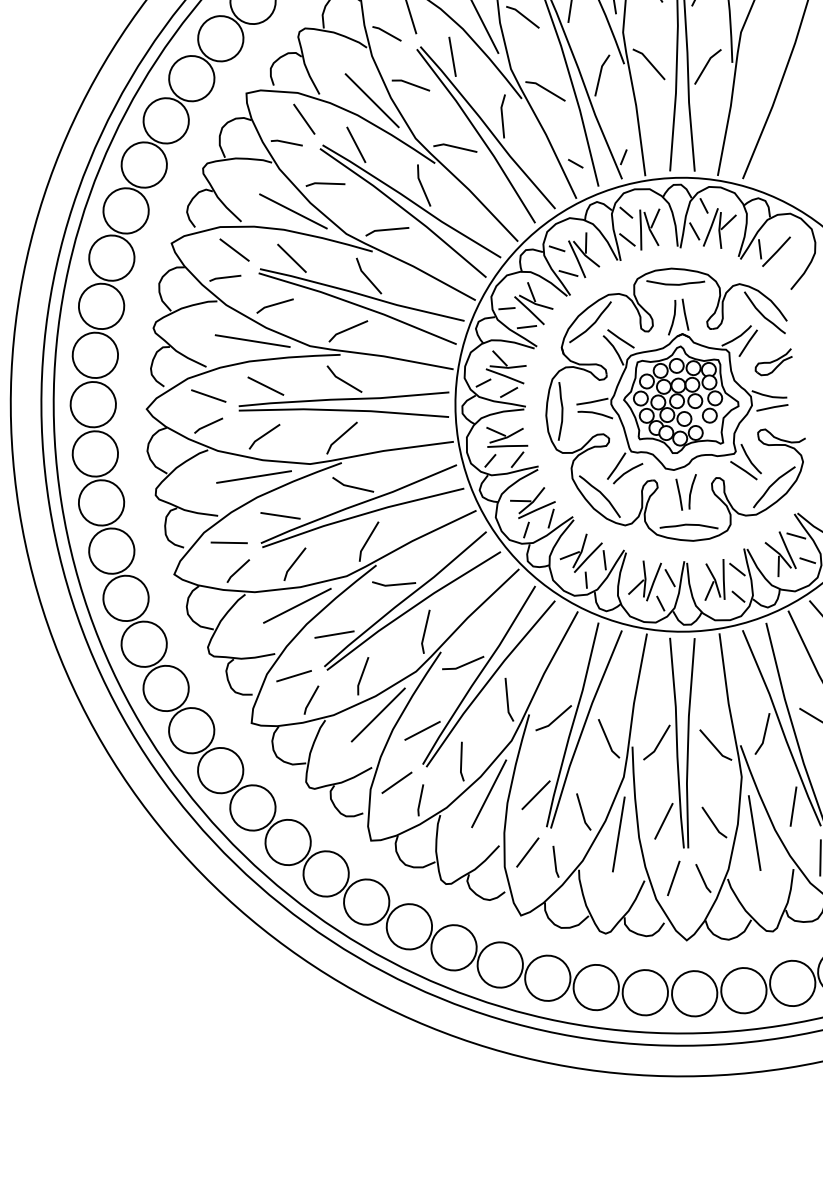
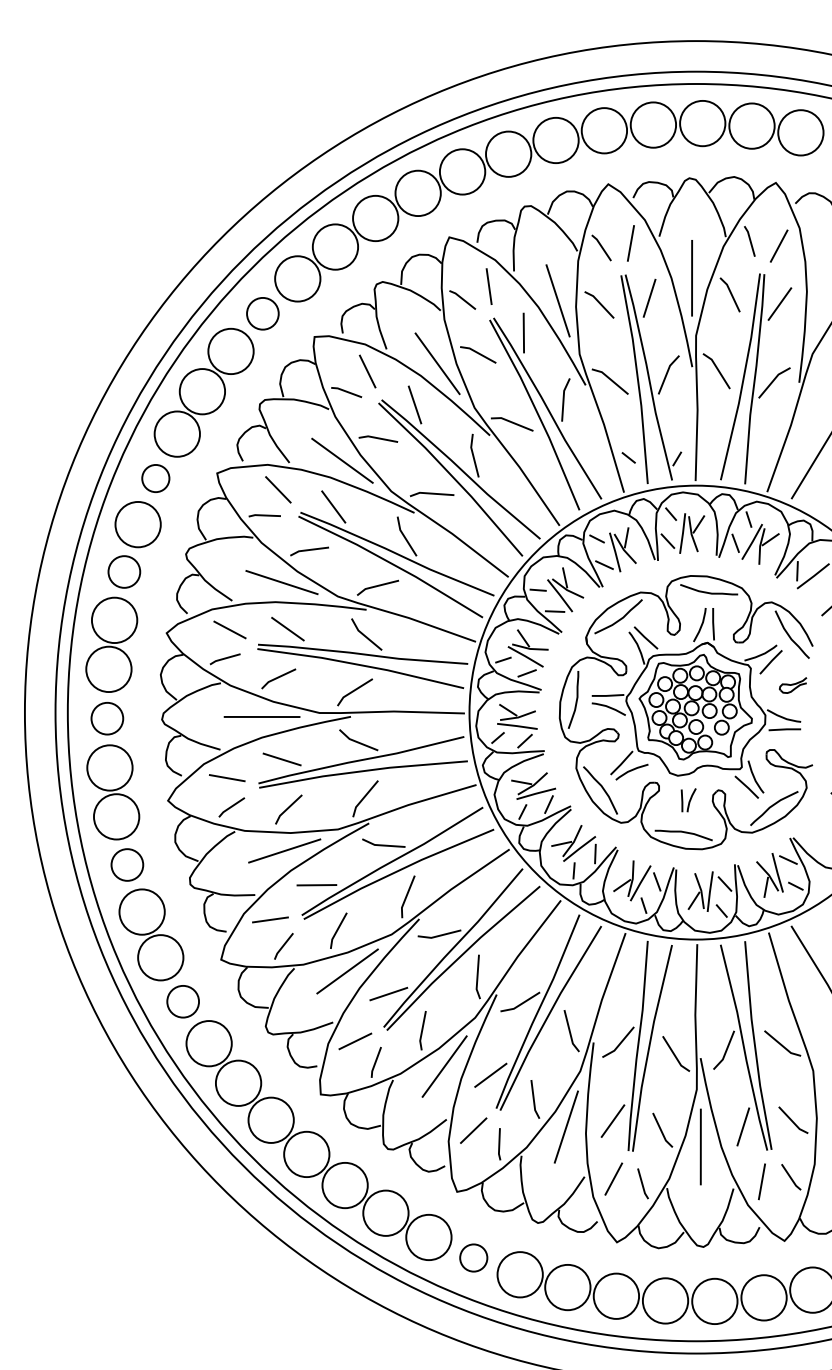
circle: (191, 78) -> (262, 313), size x0.7
circle: (111, 258) -> (155, 478), size x0.6
circle: (95, 354) -> (124, 571), size x0.7
part: (773, 362) -> (792, 685), size x0.7
part: (688, 492) -> (688, 800), size x0.7
circle: (101, 502) -> (107, 718), size x0.7
circle: (144, 643) -> (127, 864), size x0.7
circle: (219, 770) -> (182, 1001), size x0.7
circle: (547, 977) -> (473, 1257), size x0.6

